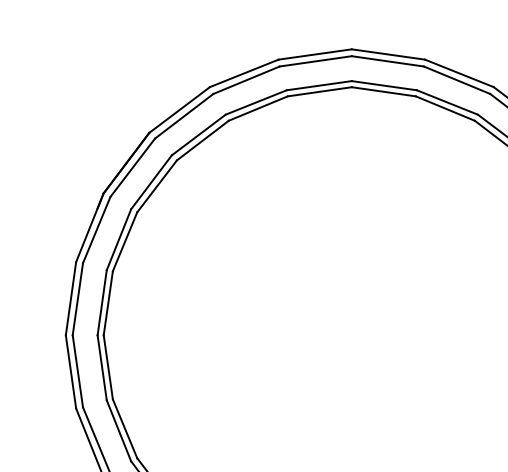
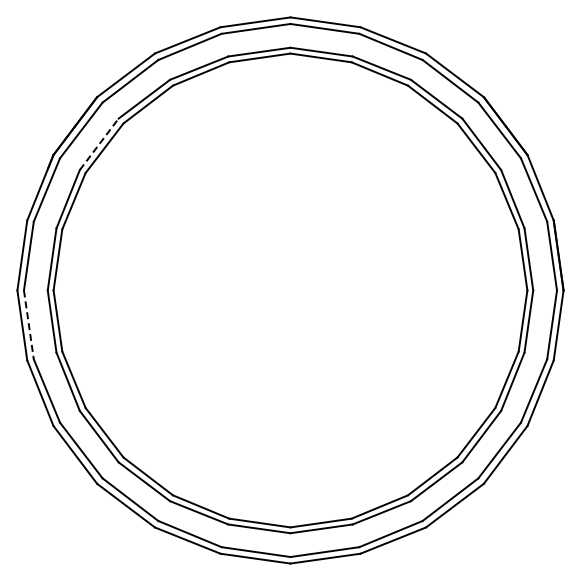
line: (151, 181) -> (99, 143), solid -> dashed
line: (77, 370) -> (28, 324), solid -> dashed

